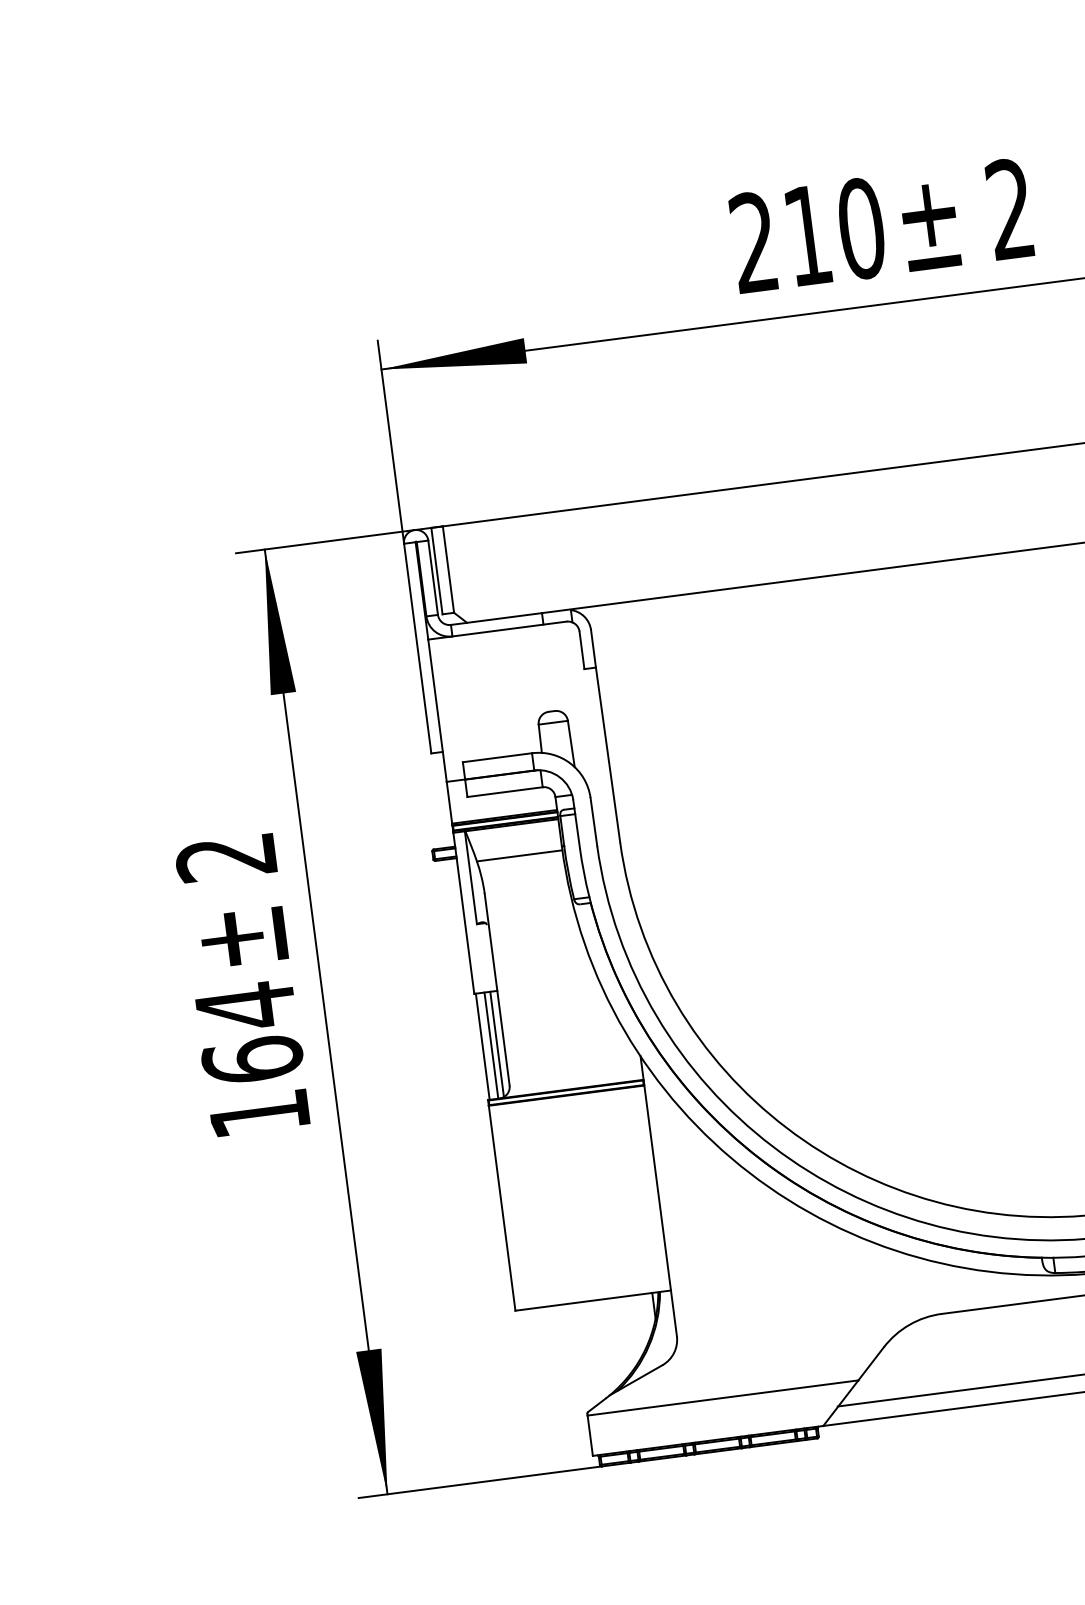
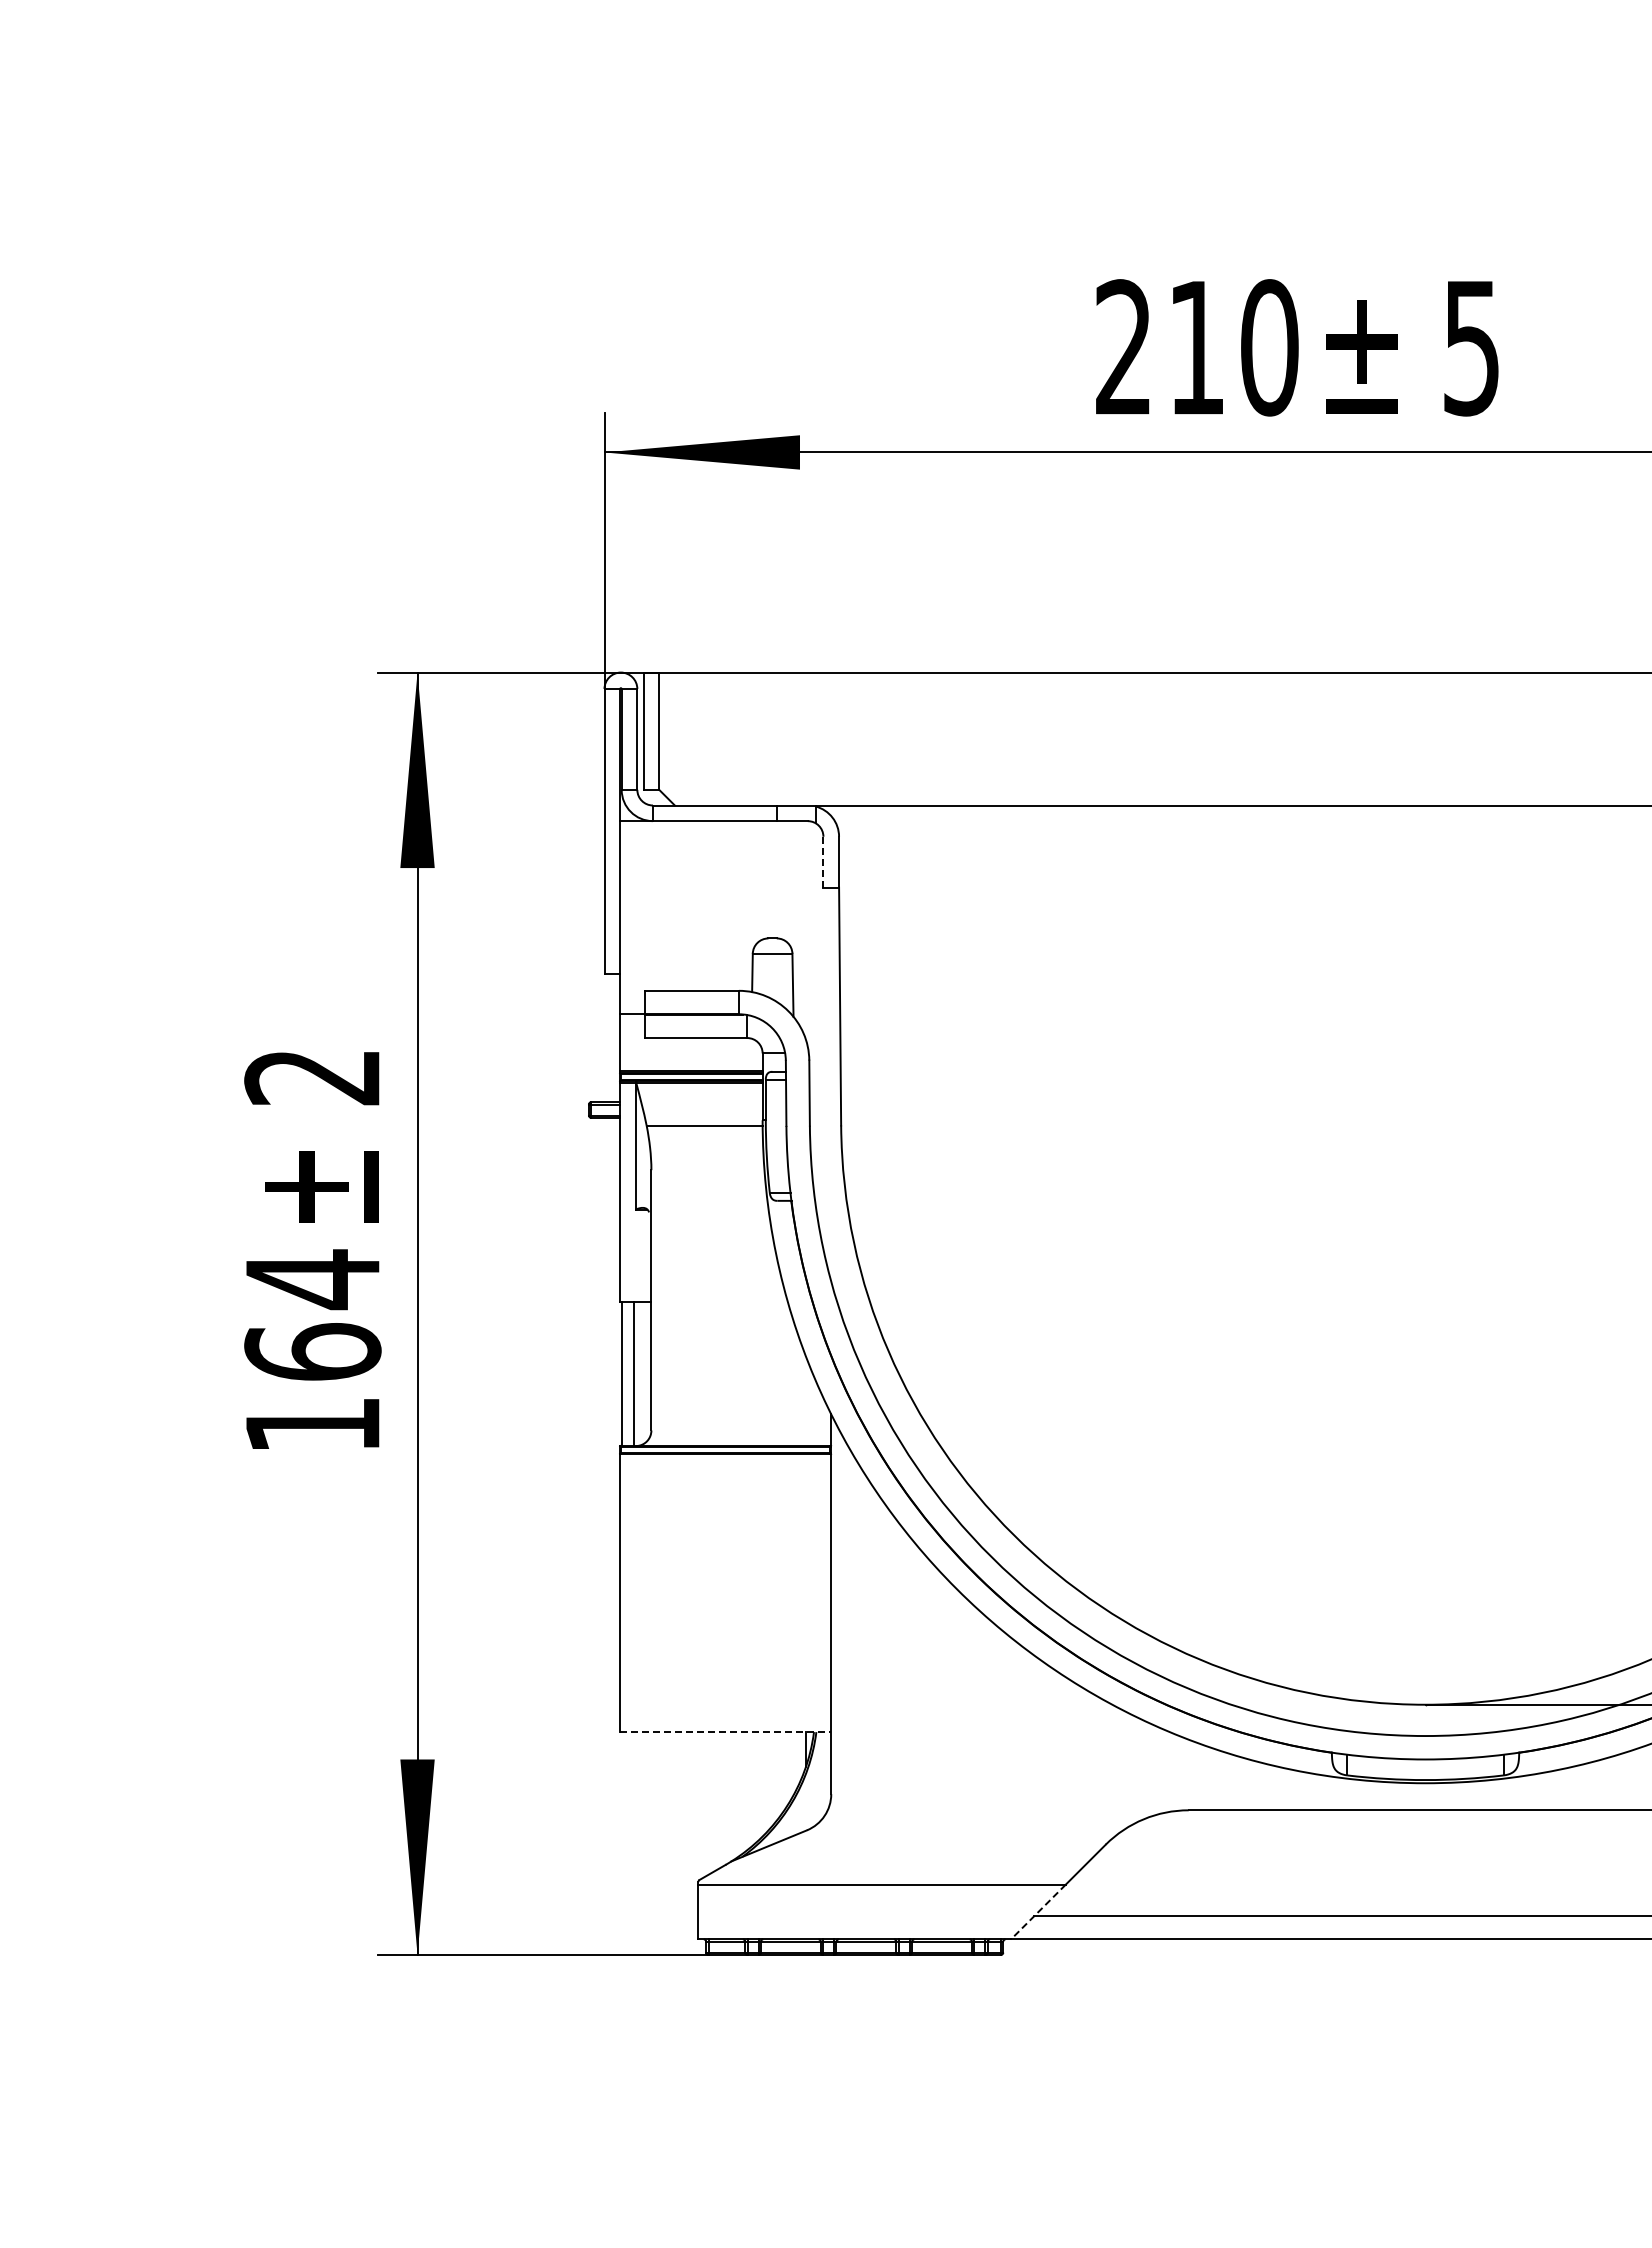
text: (1010, 209) -> (1471, 347), 2 -> 5
line: (582, 650) -> (823, 862), solid -> dashed
line: (496, 1044) -> (641, 1373), removed
line: (593, 1300) -> (725, 1732), solid -> dashed
line: (840, 1402) -> (1038, 1911), solid -> dashed

